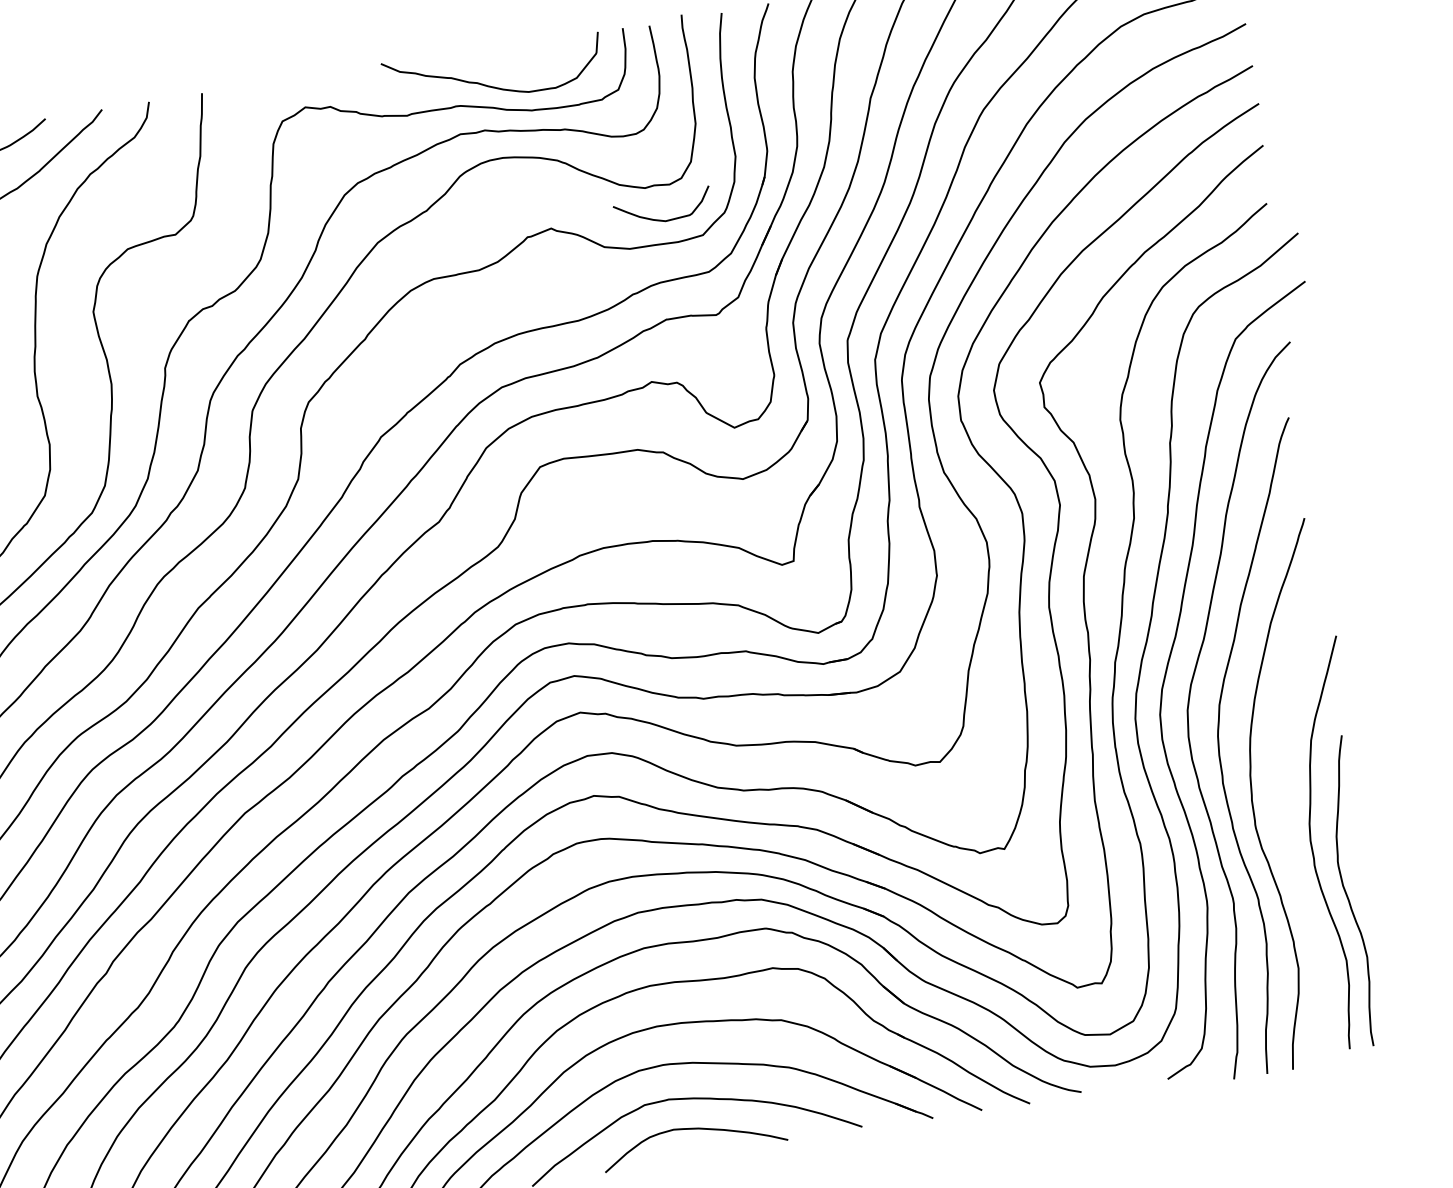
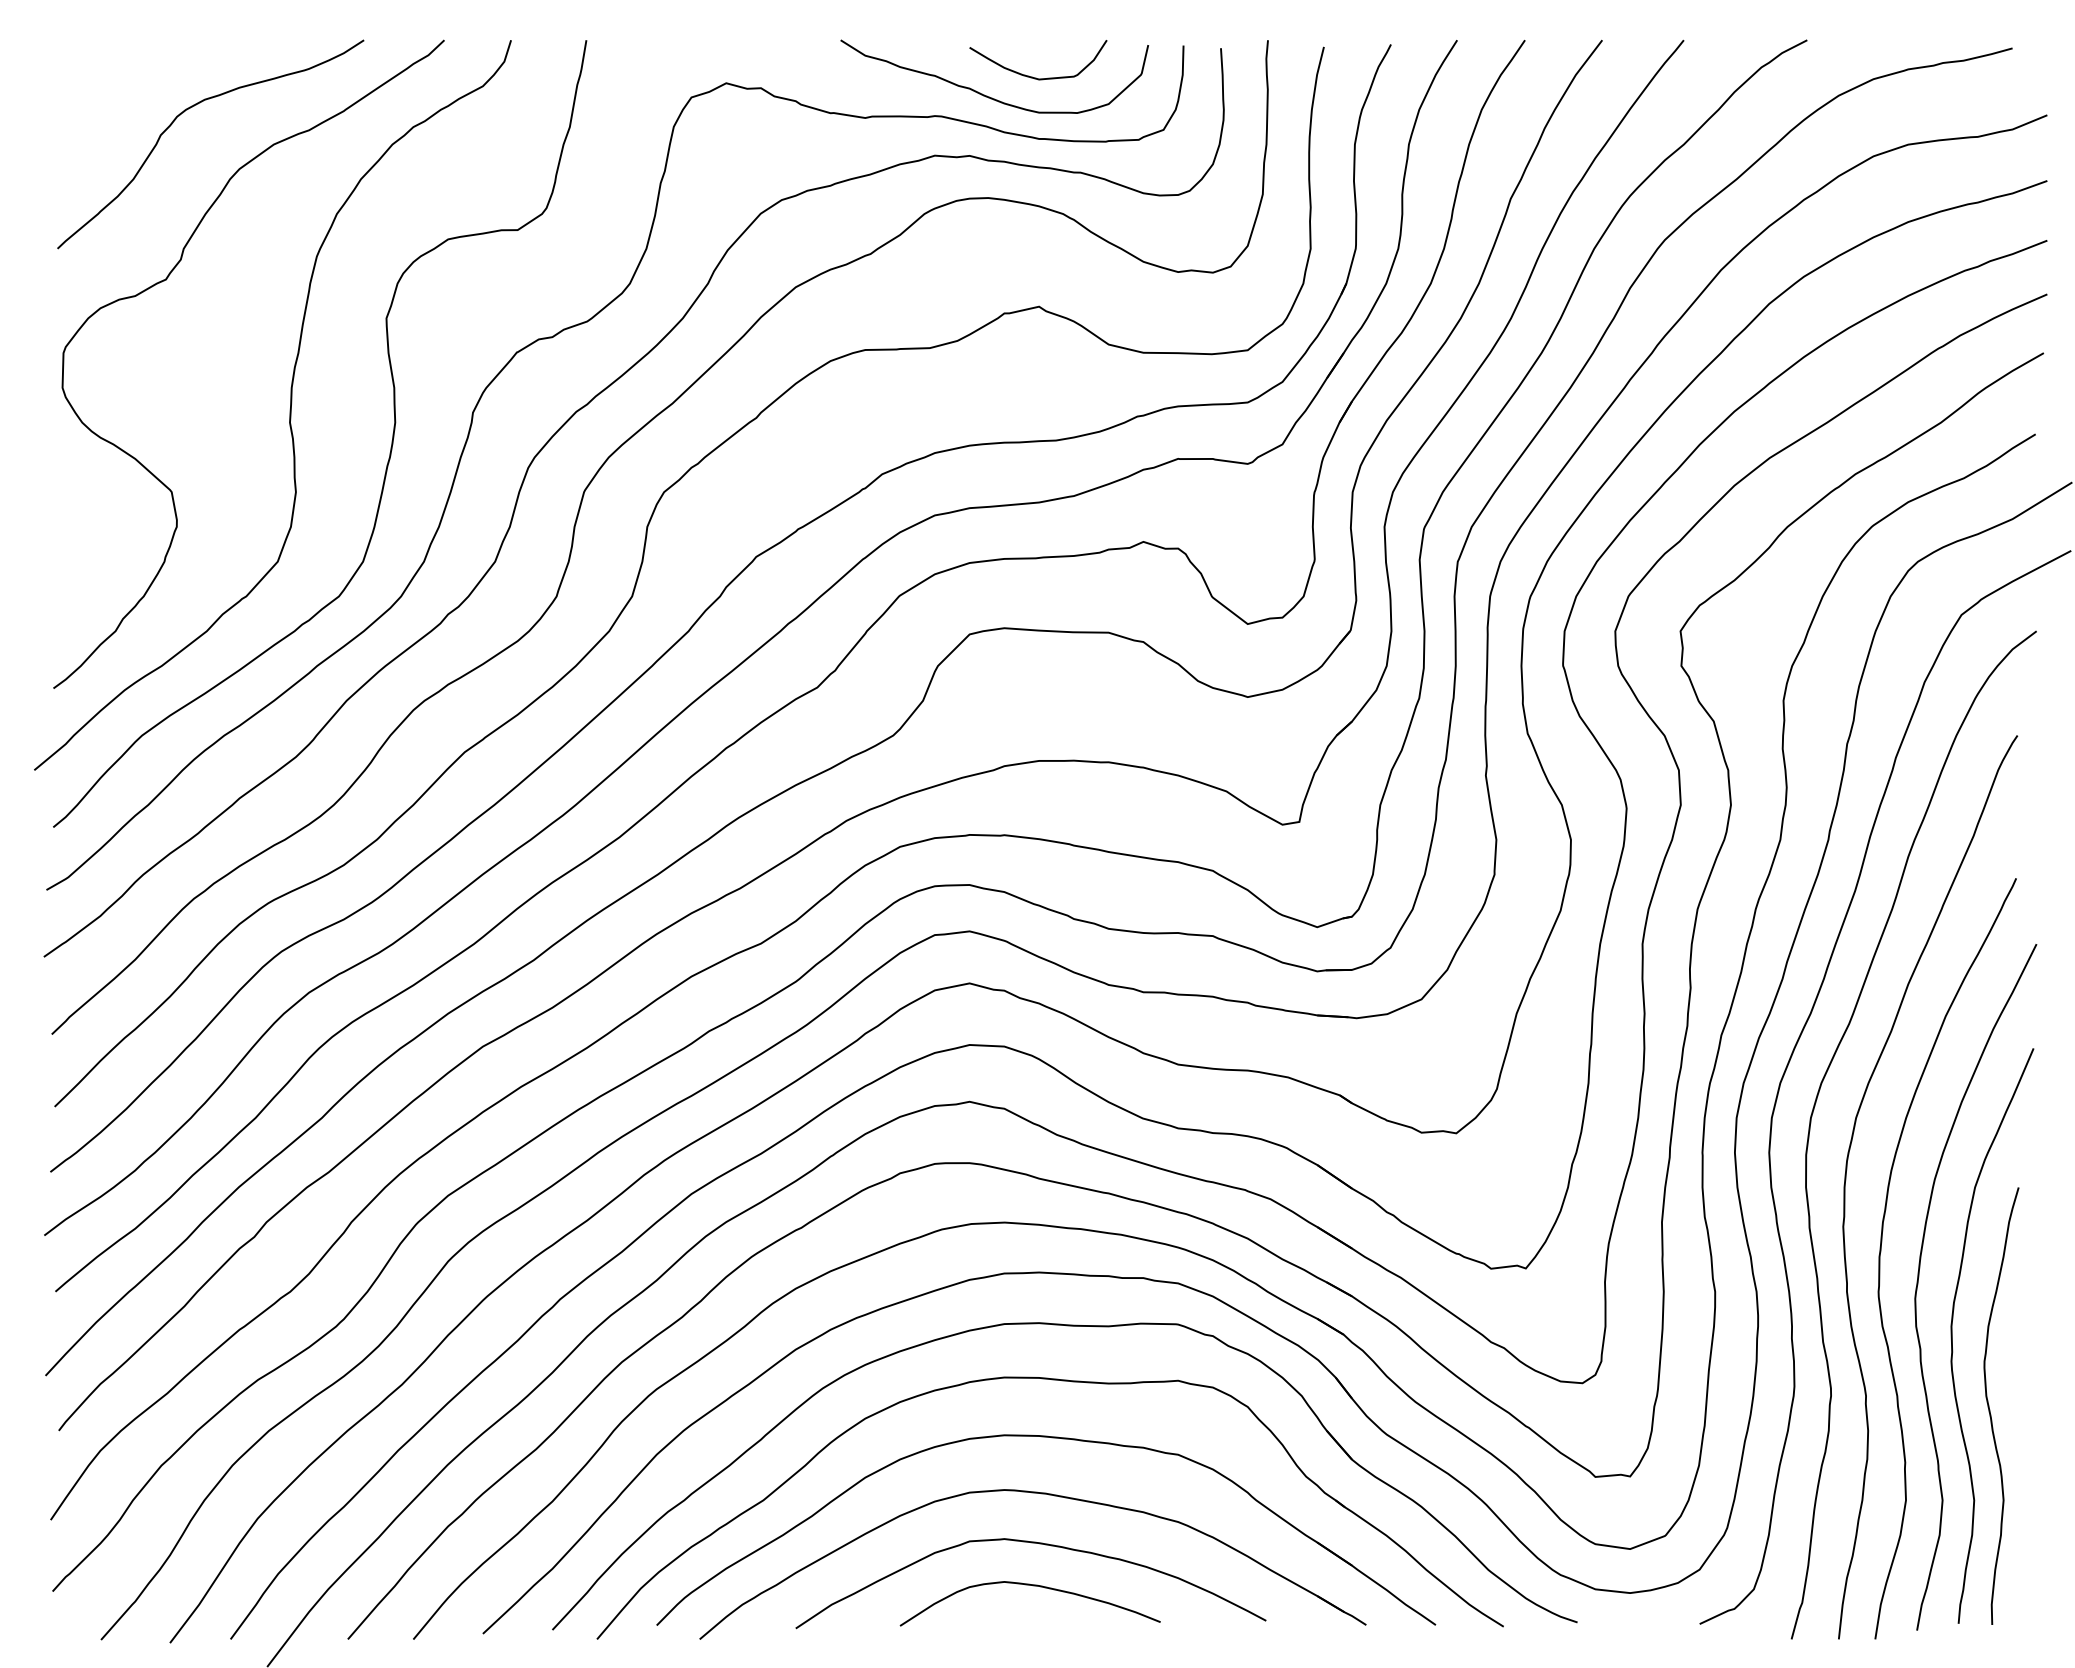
curve: (660, 219) -> (1032, 76), moved
curve: (1282, 810) -> (1919, 1277), added

